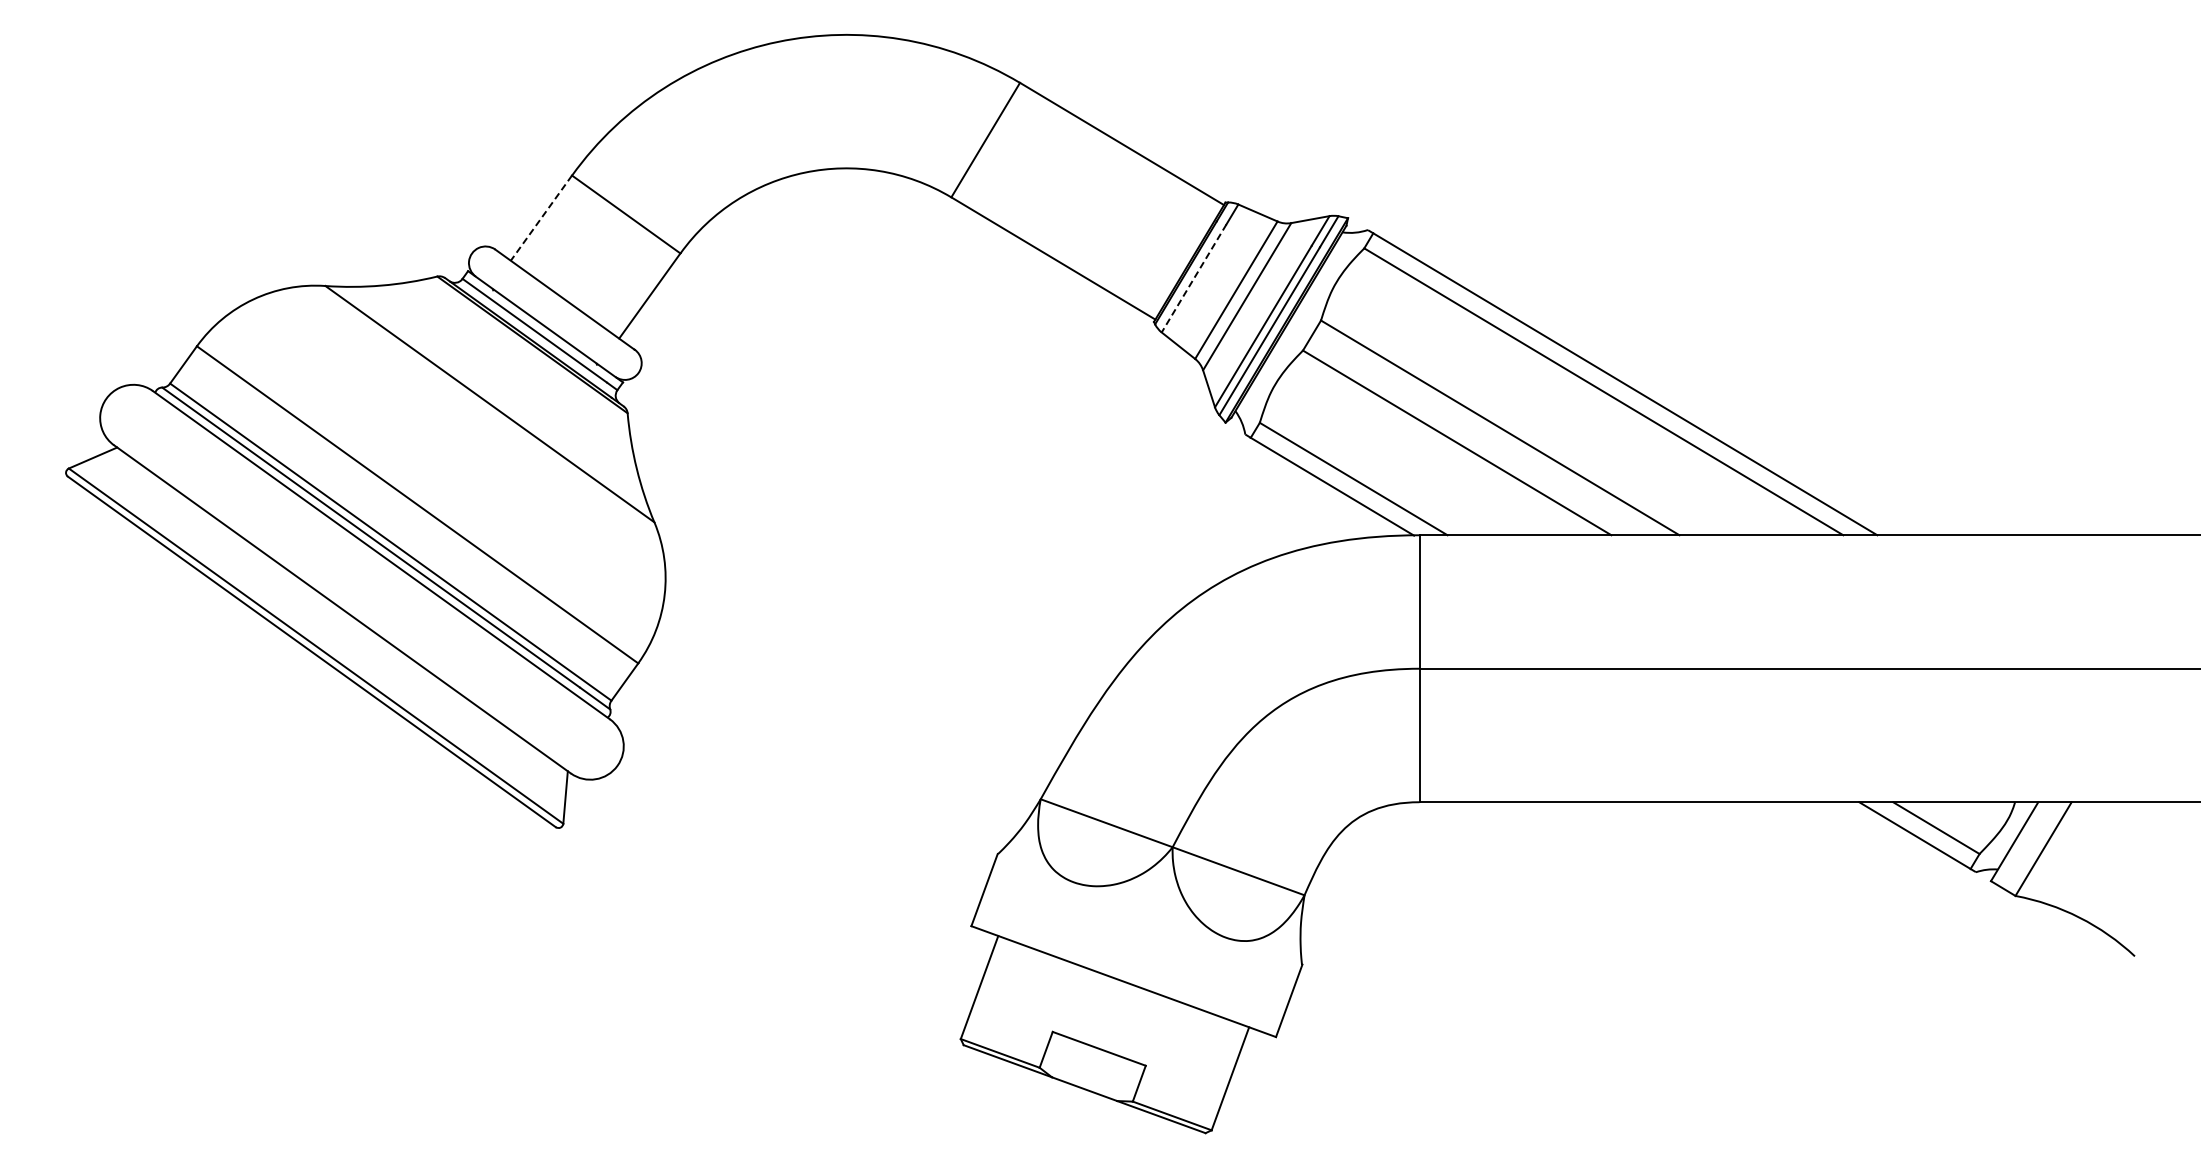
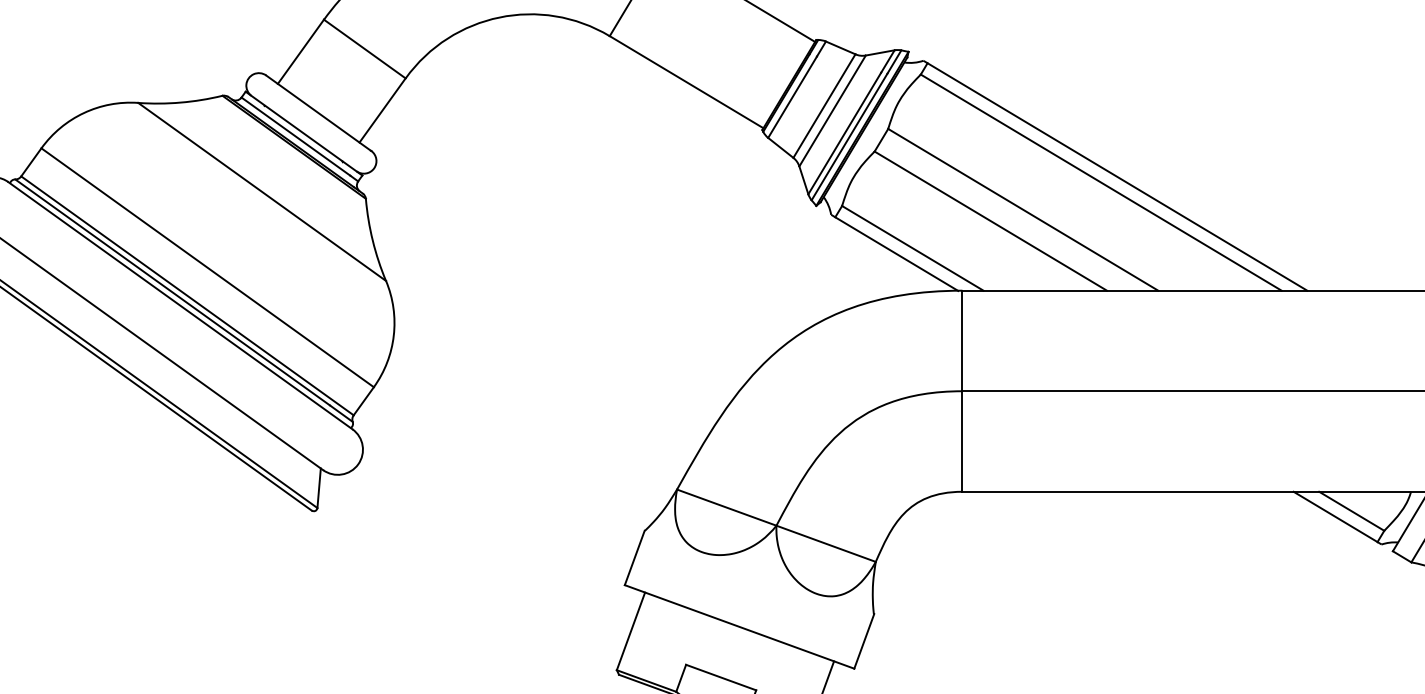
line: (541, 218) -> (300, 52), dashed -> solid
line: (1194, 278) -> (792, 97), dashed -> solid

